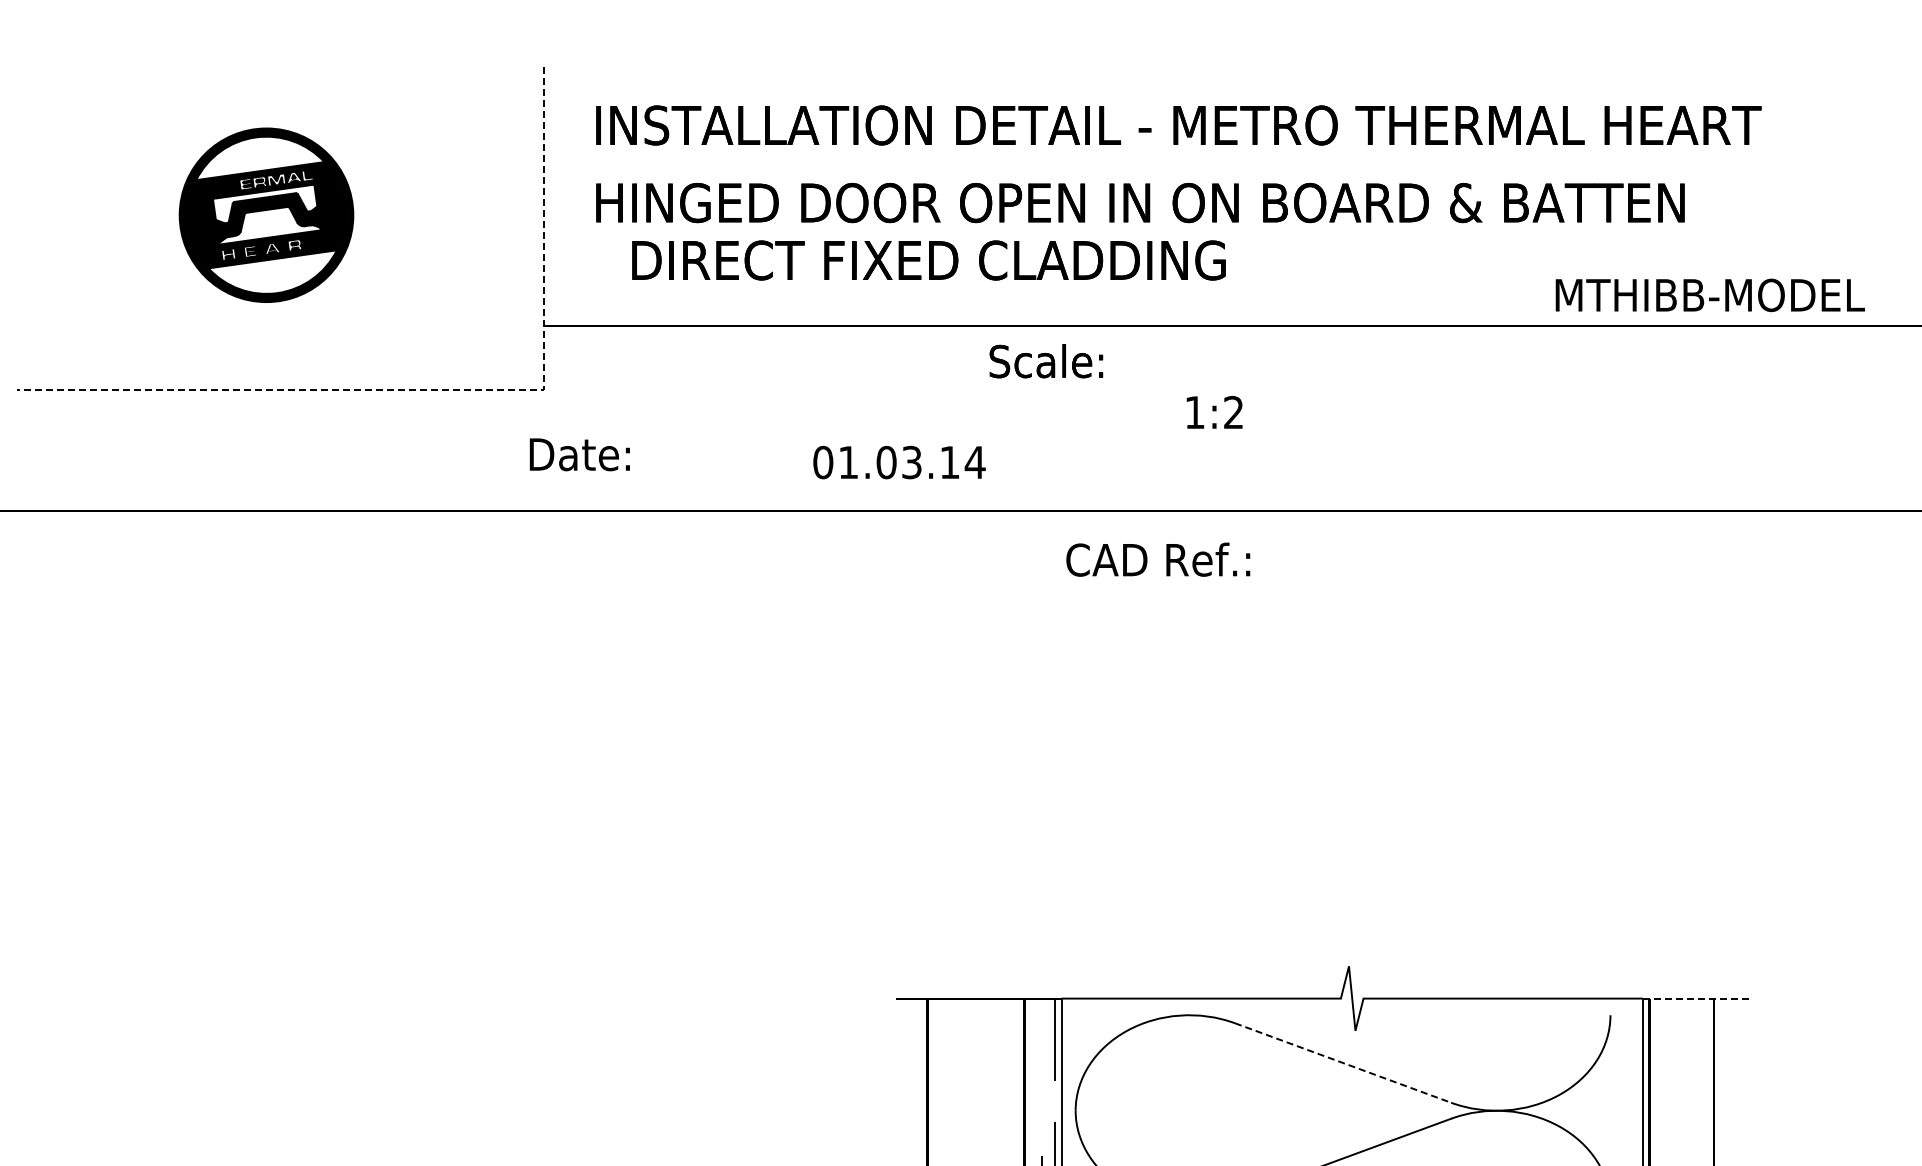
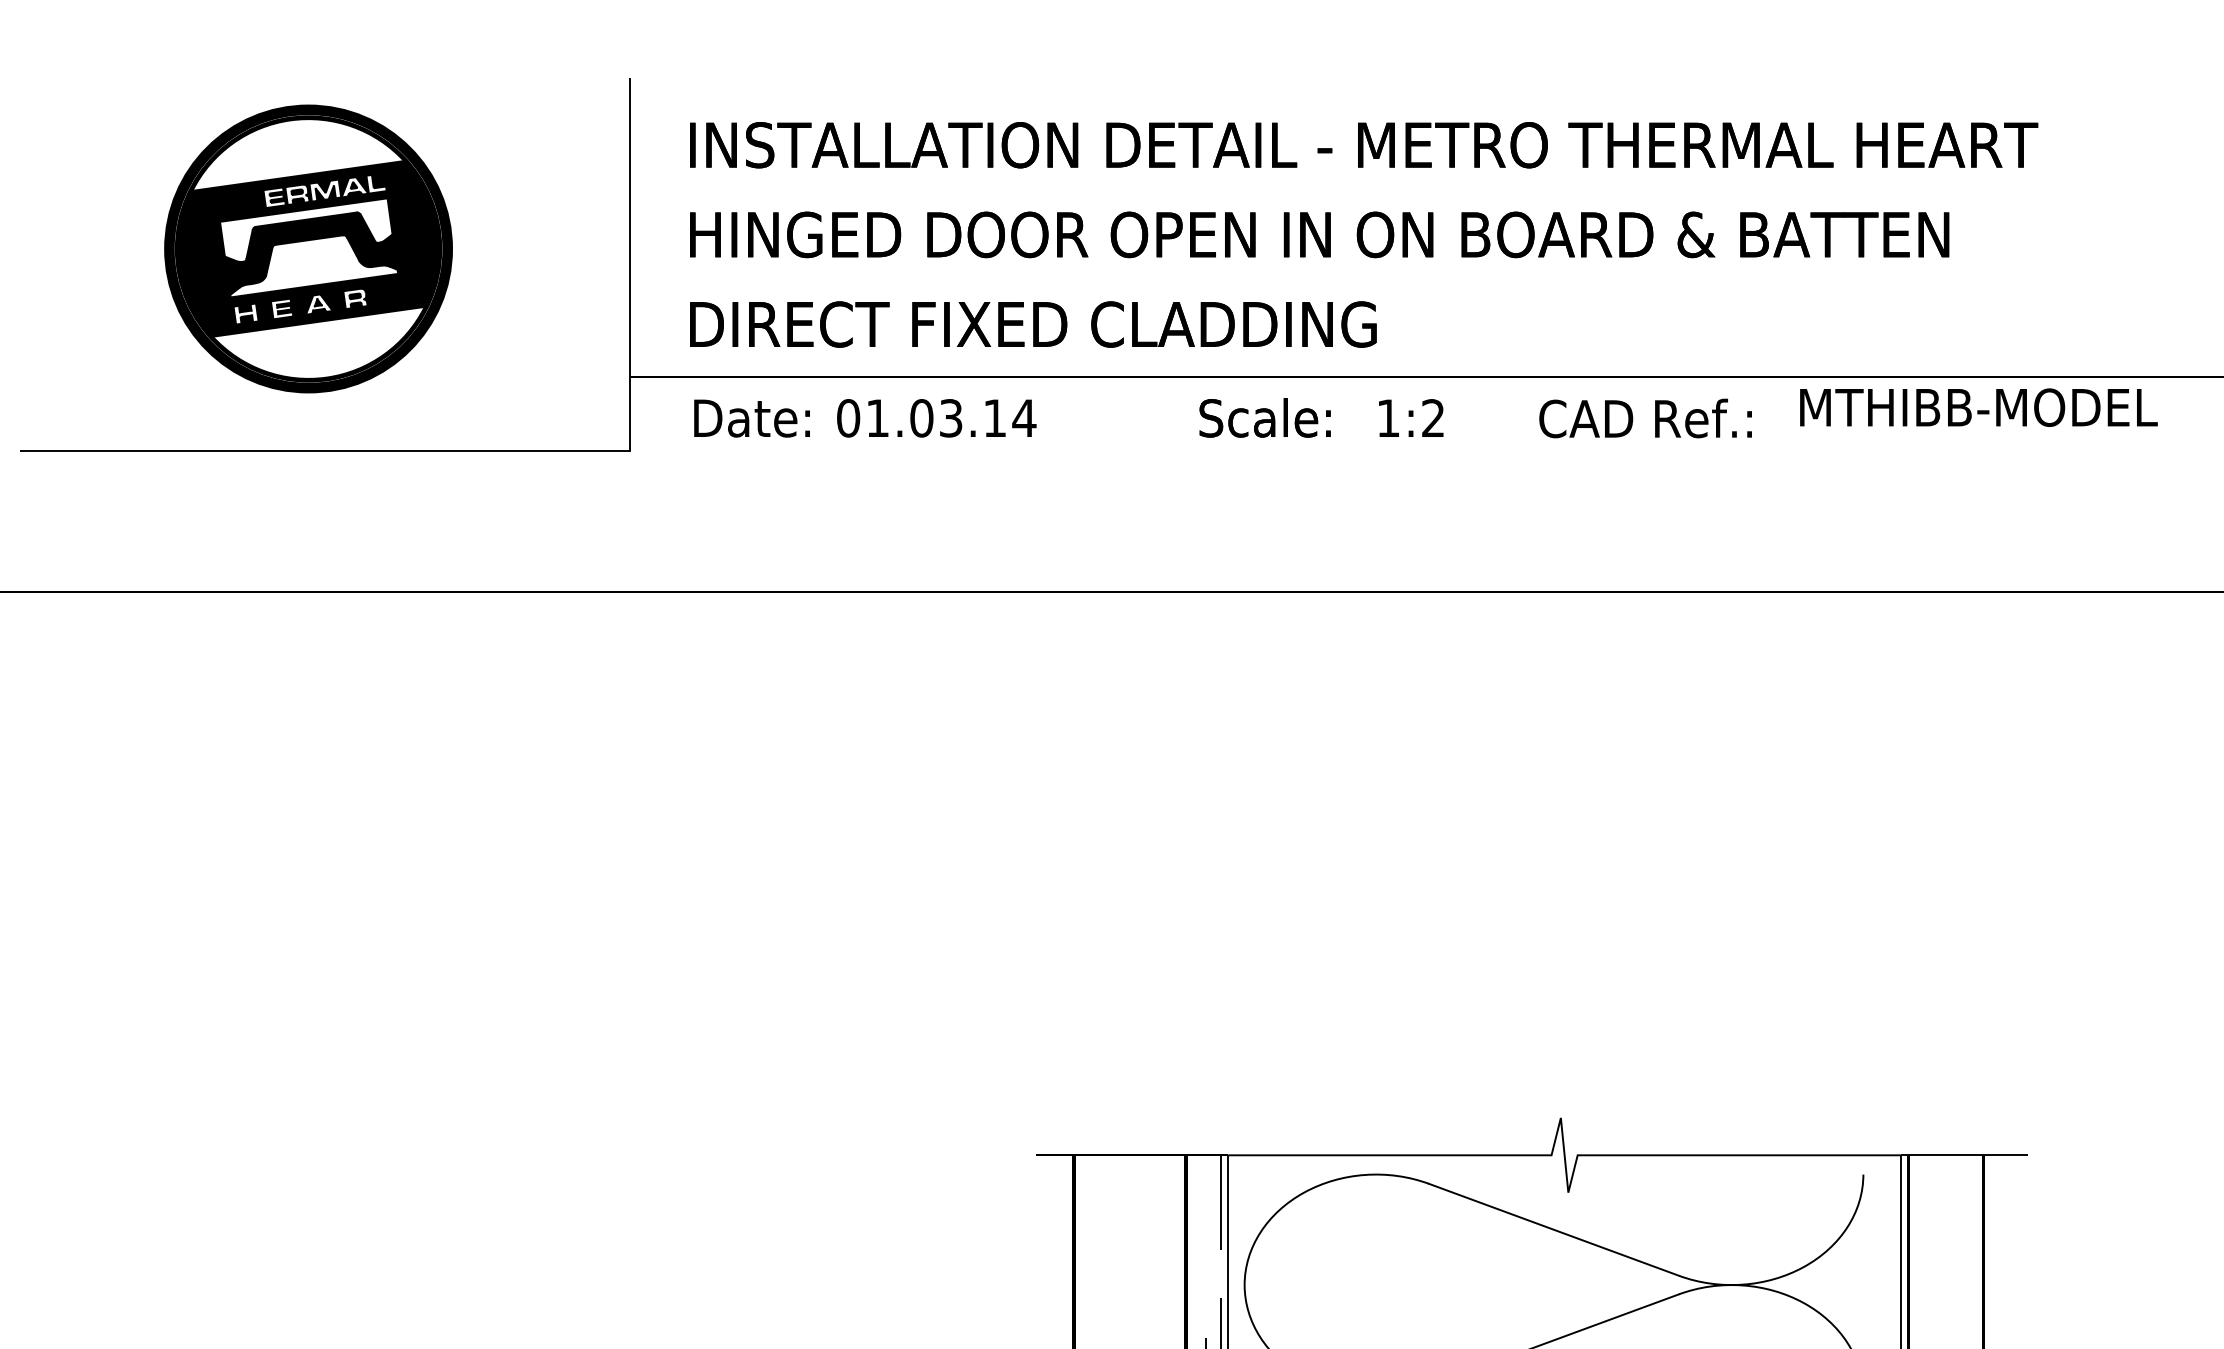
part: (266, 215) -> (308, 249), size x1.43
text: (928, 260) -> (1032, 324), moved
text: (1709, 295) -> (1977, 407), moved
text: (1046, 361) -> (1265, 418), moved
line: (442, 389) -> (512, 450), dashed -> solid
text: (1214, 412) -> (1411, 418), moved
text: (579, 454) -> (751, 418), moved
text: (899, 462) -> (936, 418), moved
text: (1158, 559) -> (1645, 418), moved
line: (1697, 998) -> (1964, 1155), dashed -> solid
line: (1343, 1063) -> (1554, 1230), dashed -> solid

